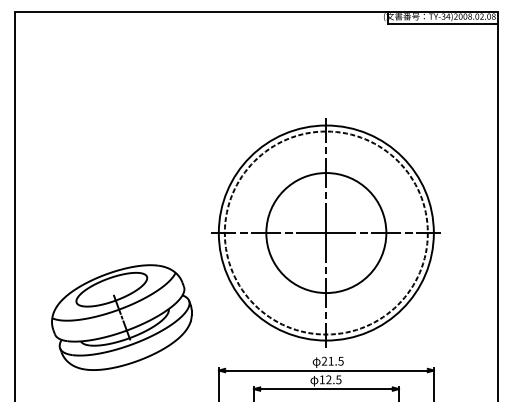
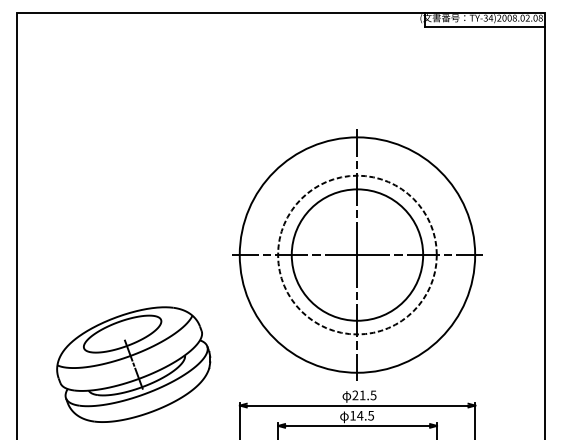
circle: (326, 232) -> (357, 254), size x0.71
part: (121, 317) -> (133, 364), moved
text: (329, 379) -> (360, 415), 12.5 -> 14.5

